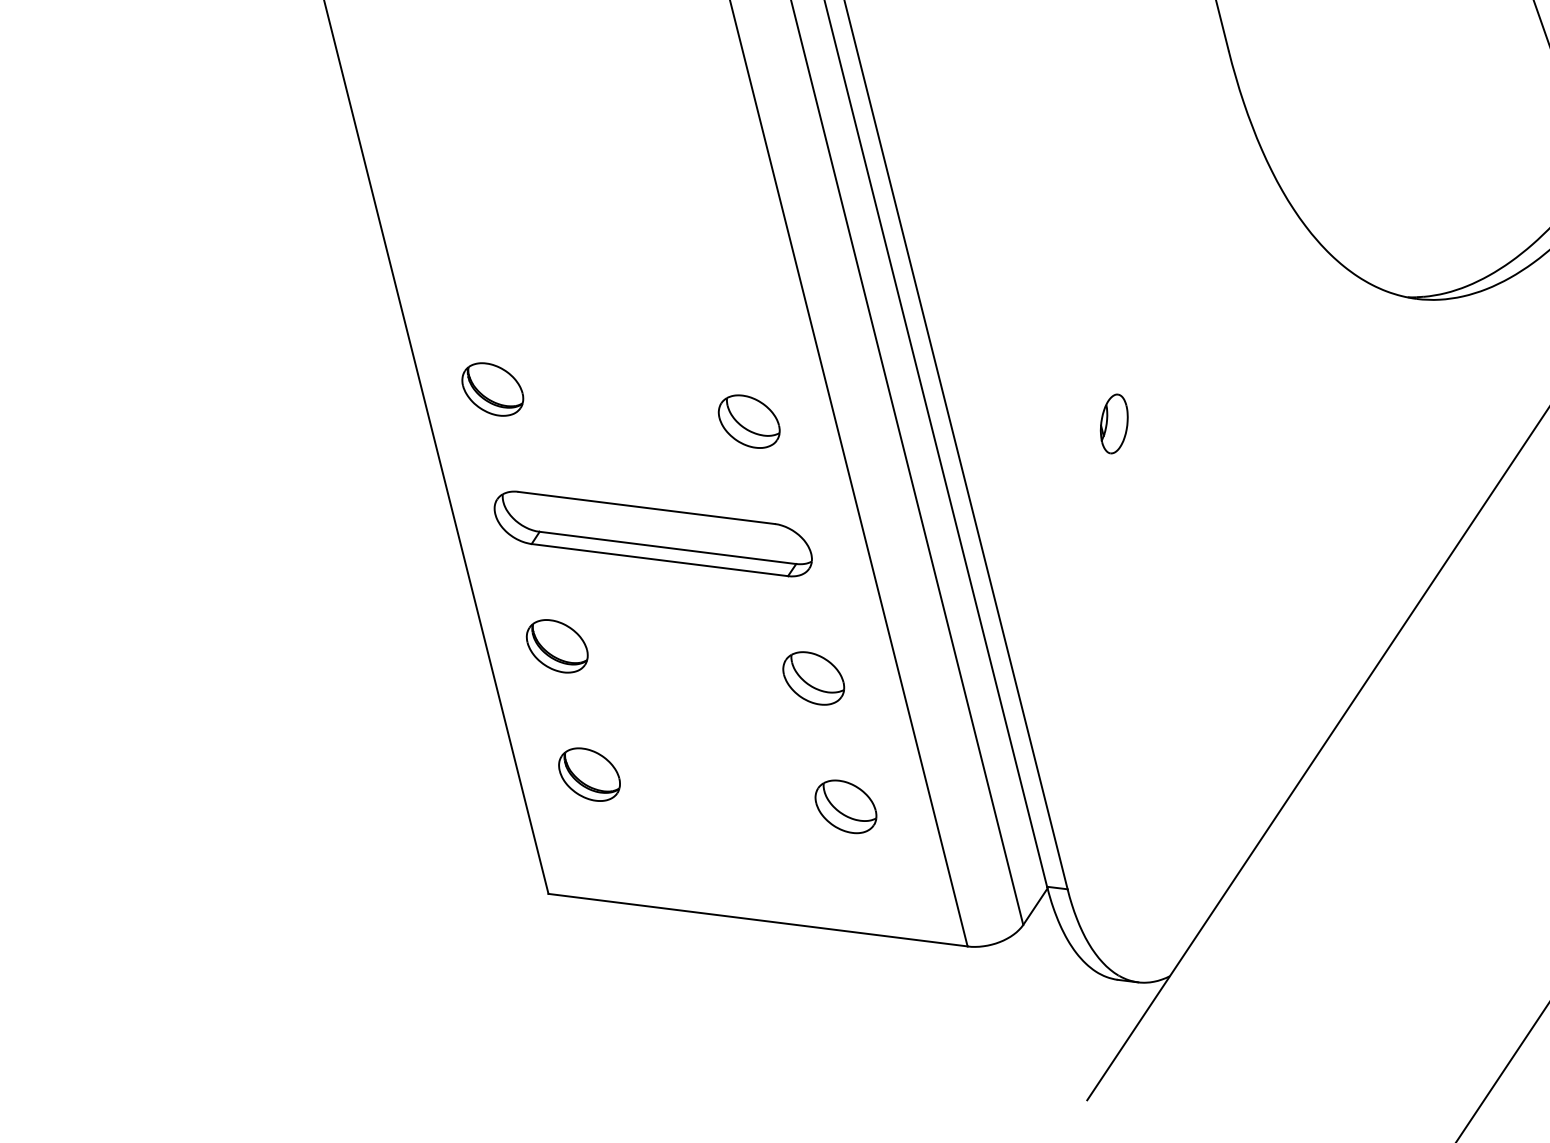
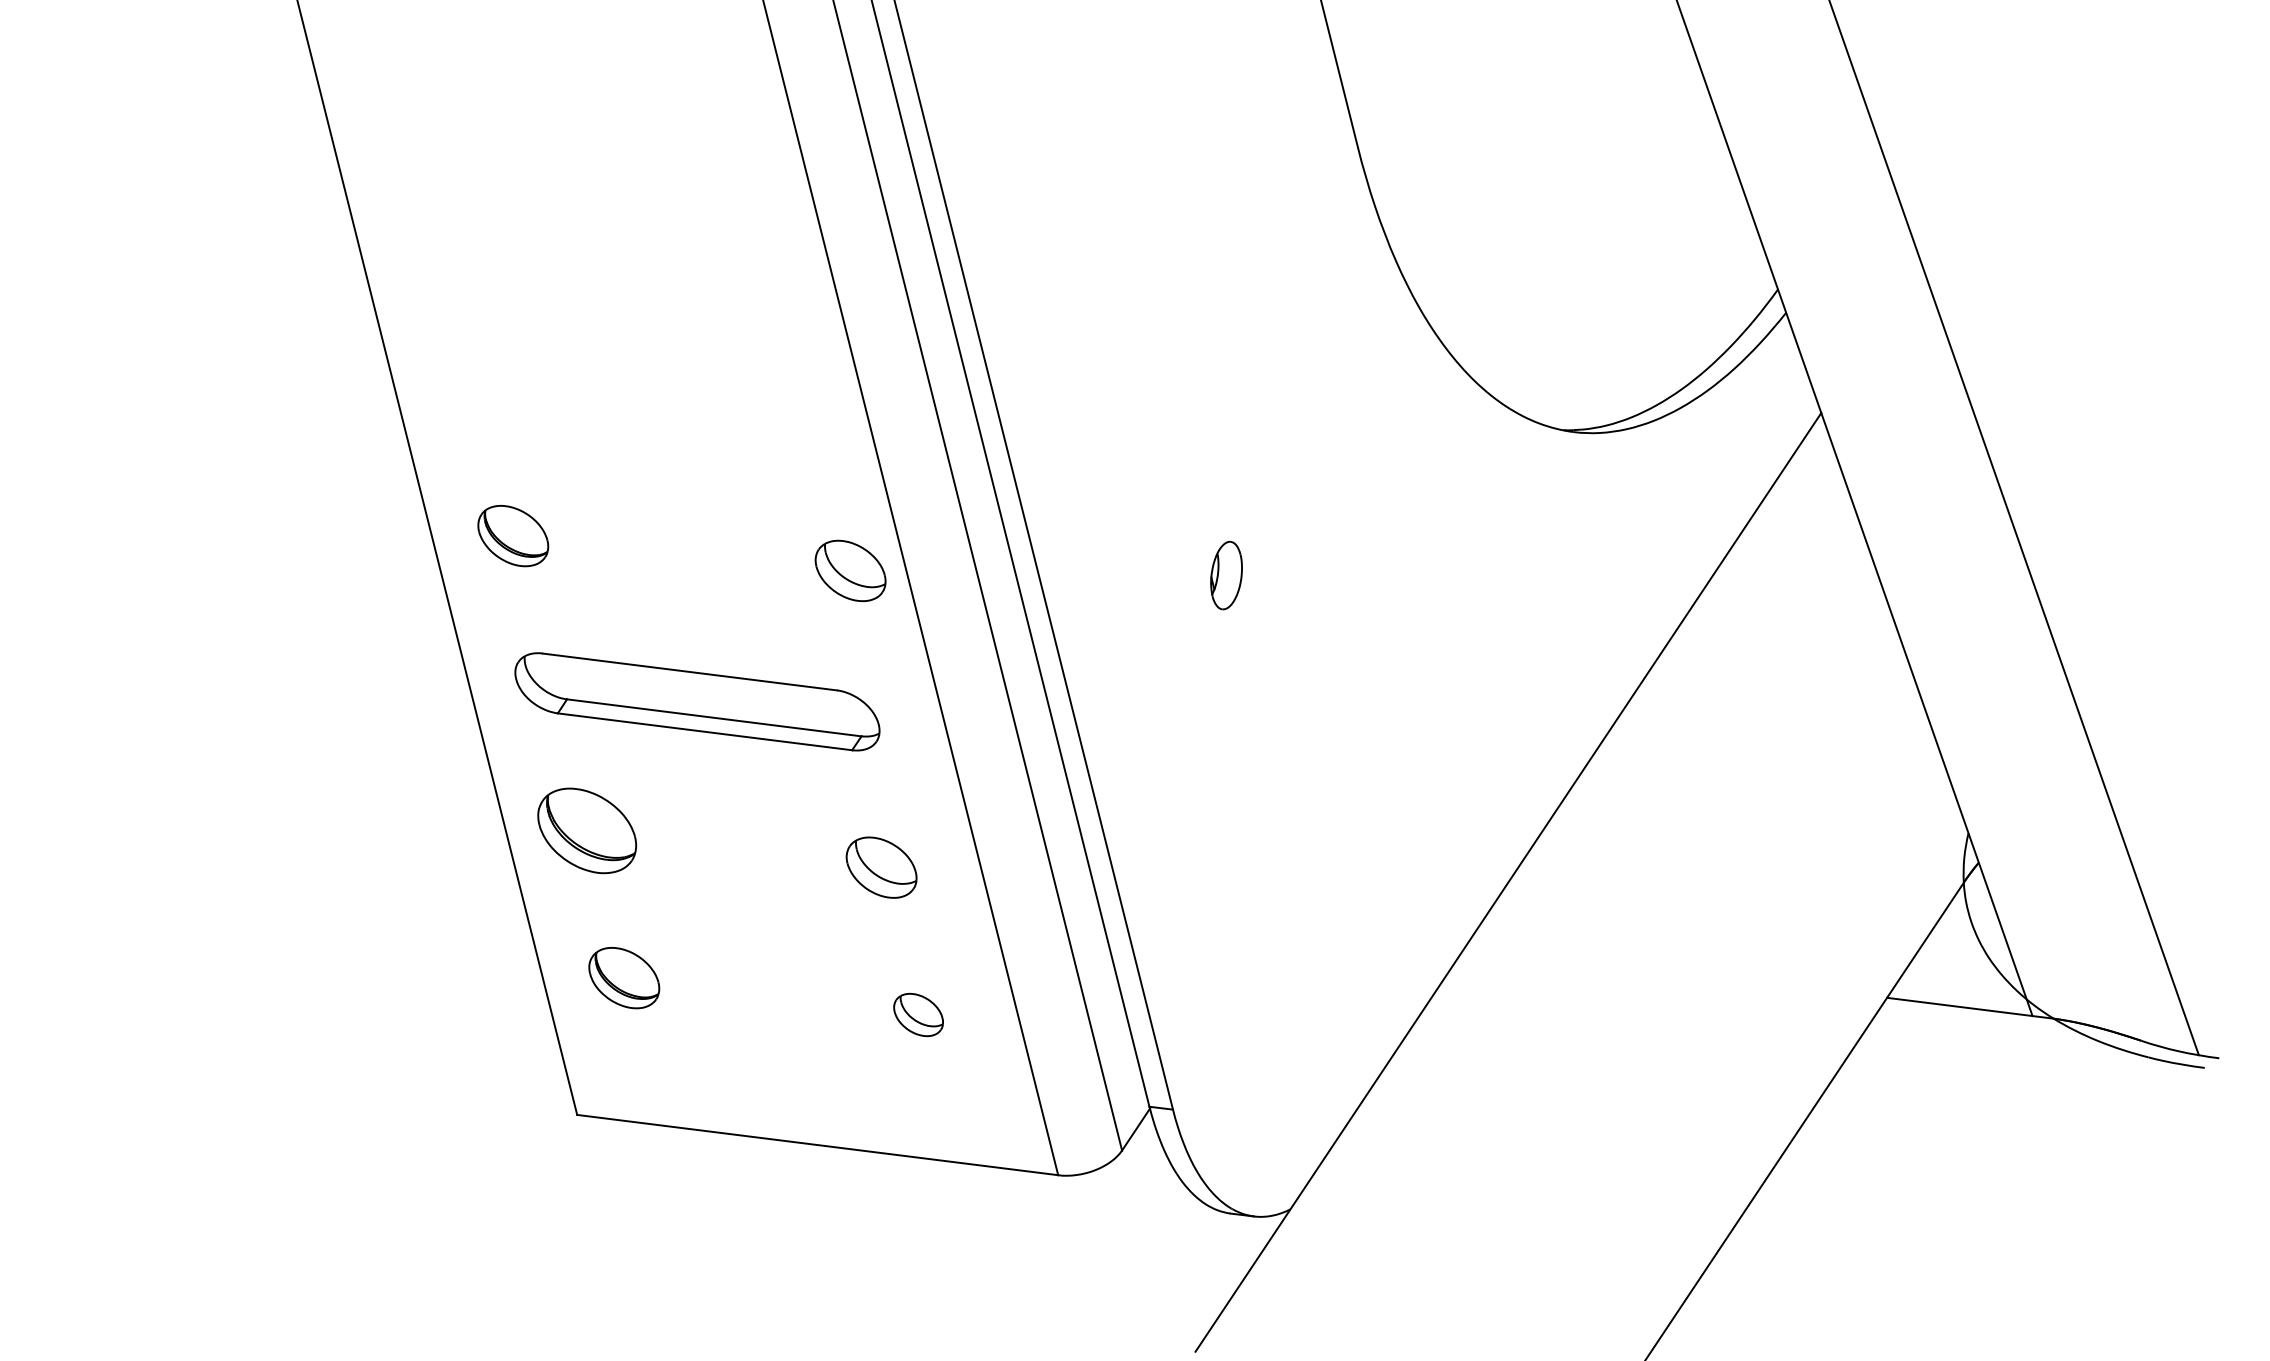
part: (749, 421) -> (850, 570), moved
part: (557, 646) -> (587, 830), size x1.4
part: (845, 806) -> (918, 1014), size x0.7

